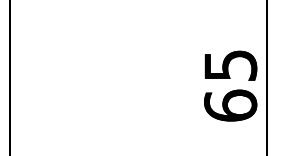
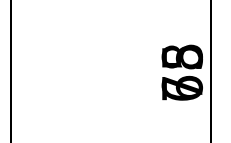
text: (229, 85) -> (181, 72), 65 -> 78

